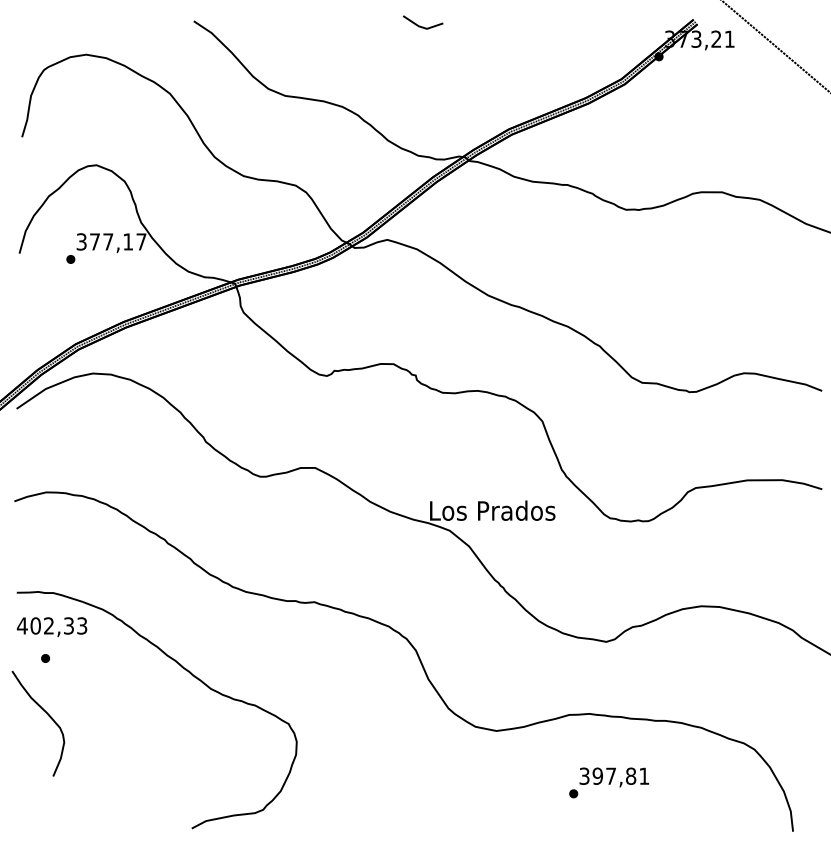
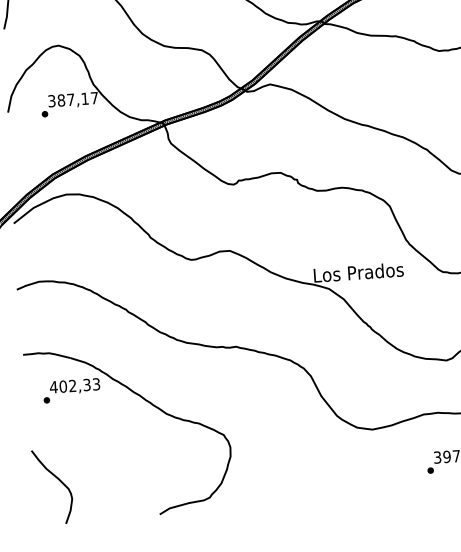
text: (94, 241) -> (61, 100), 377,17 -> 387,17
text: (52, 626) -> (75, 386), moved
curve: (47, 715) -> (58, 480), moved

